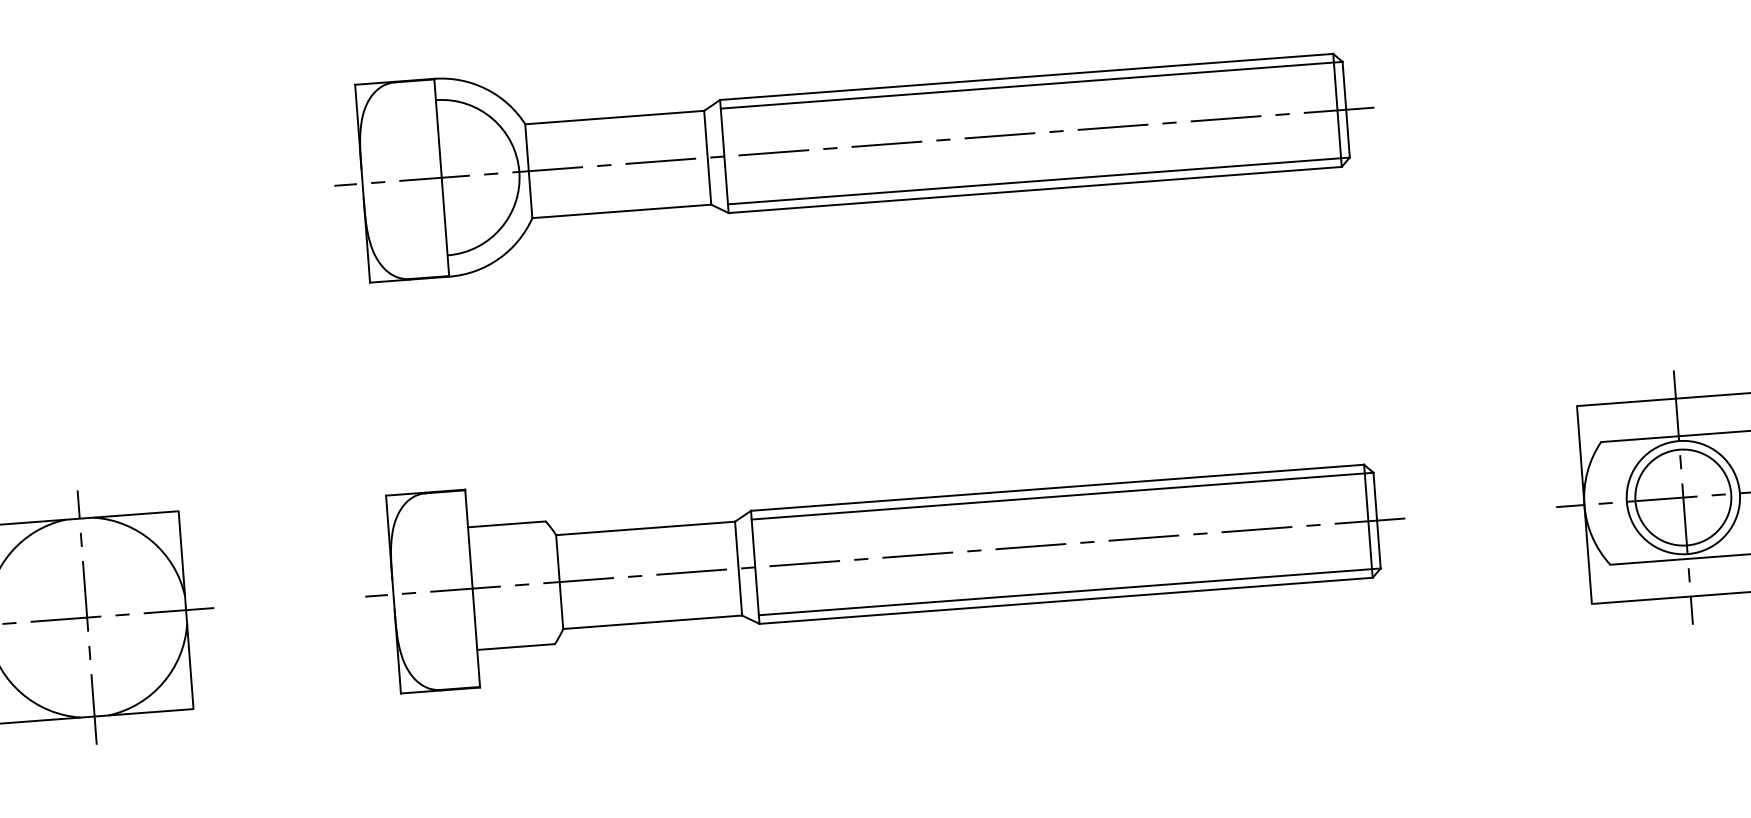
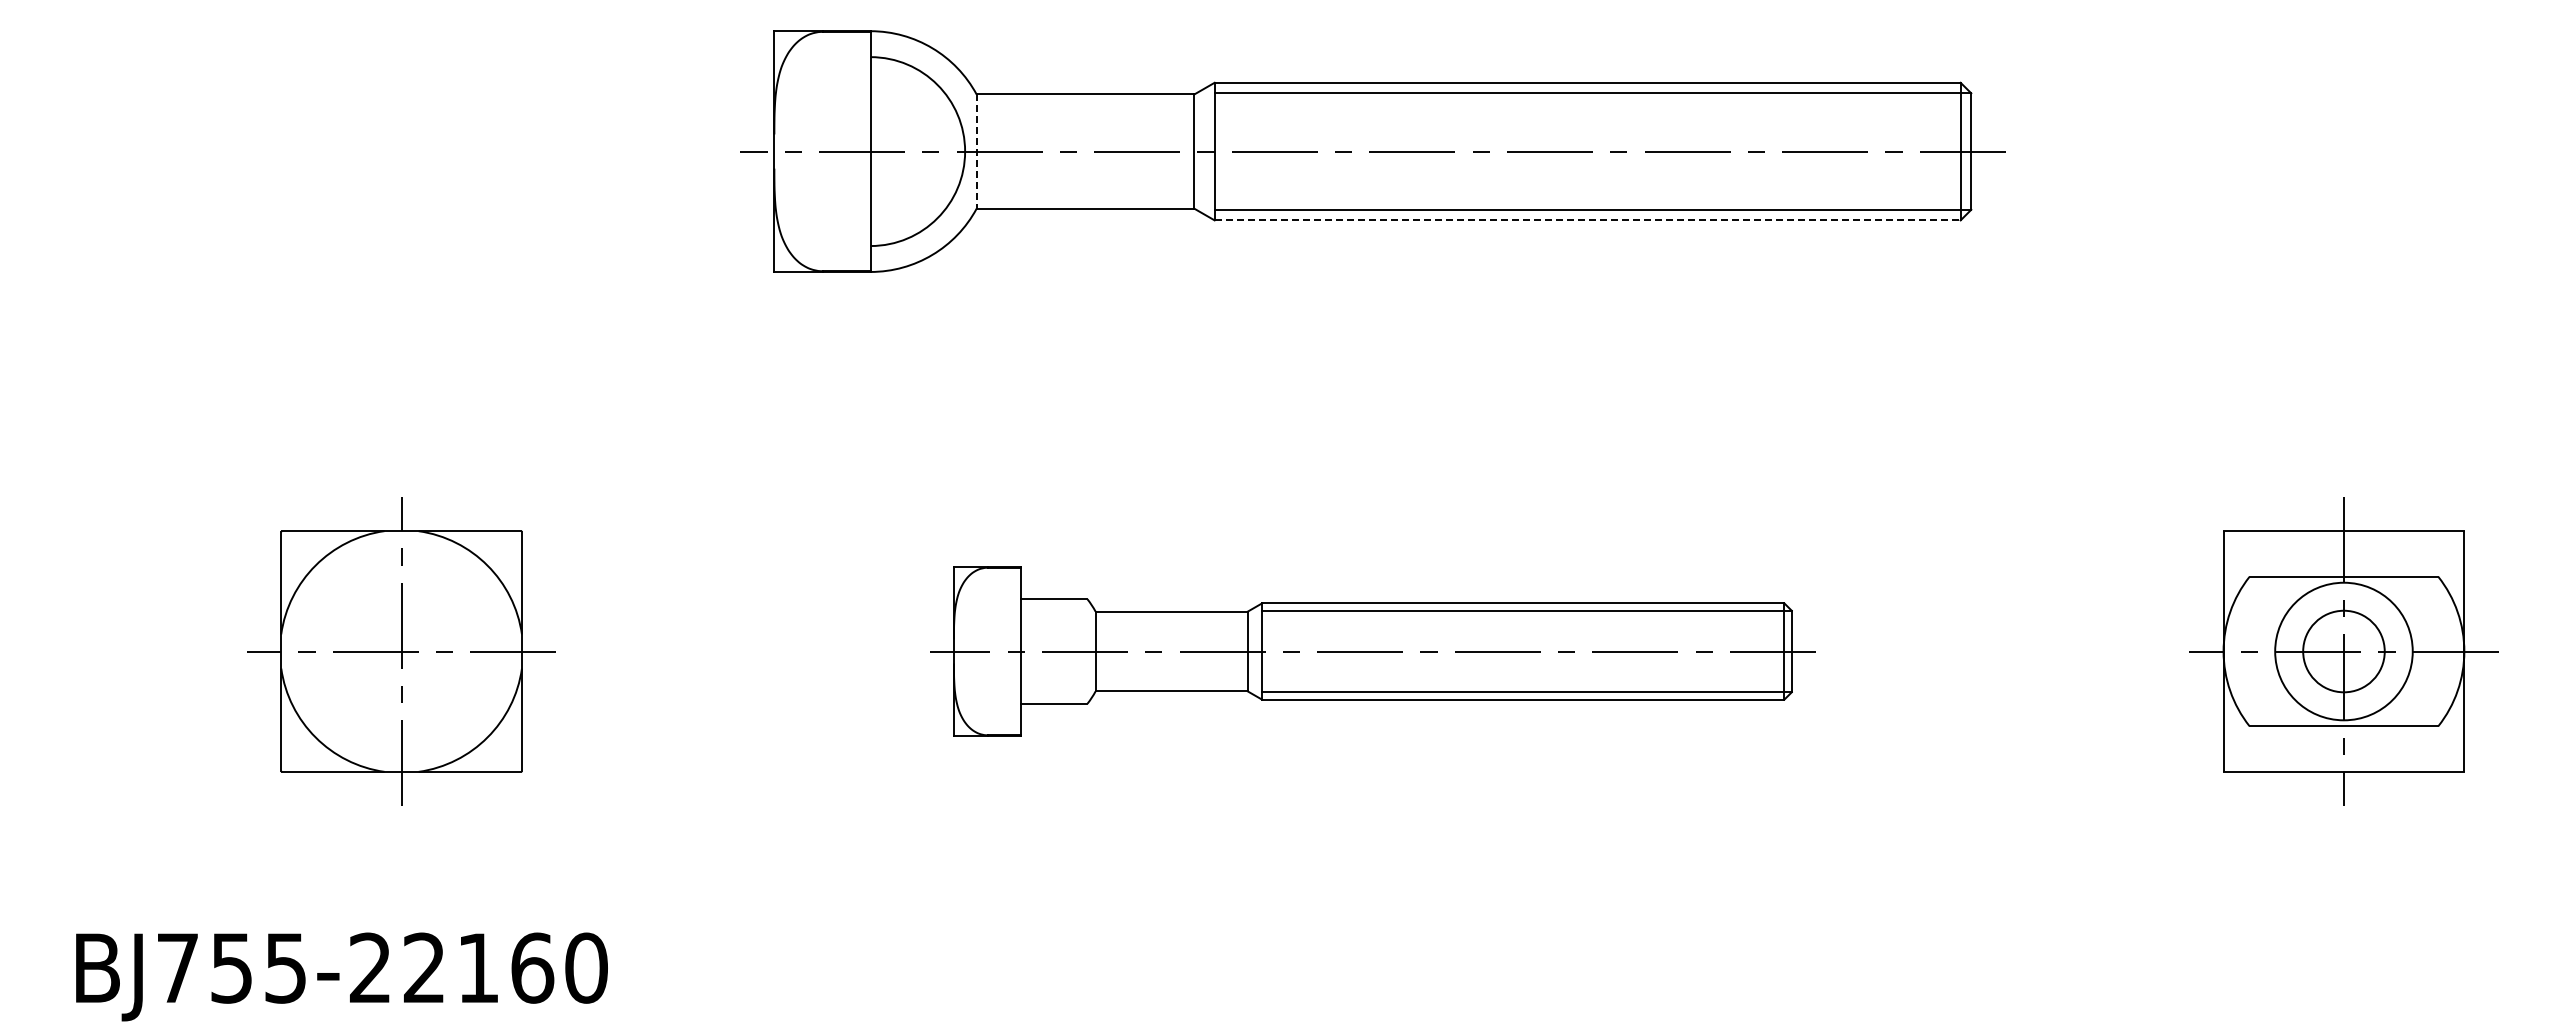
line: (528, 171) -> (976, 152), solid -> dashed
line: (1035, 190) -> (1588, 220), solid -> dashed
circle: (1682, 497) -> (2343, 651), size x0.7
part: (885, 557) -> (1372, 651), size x0.7

